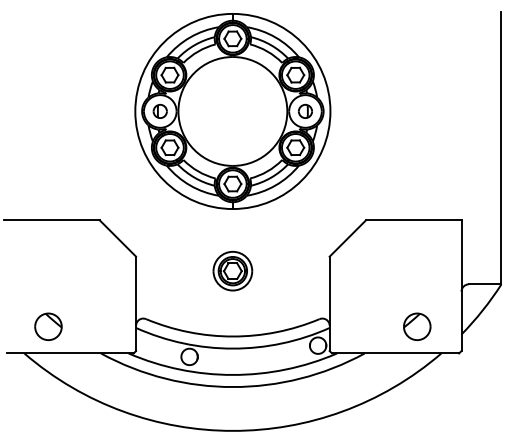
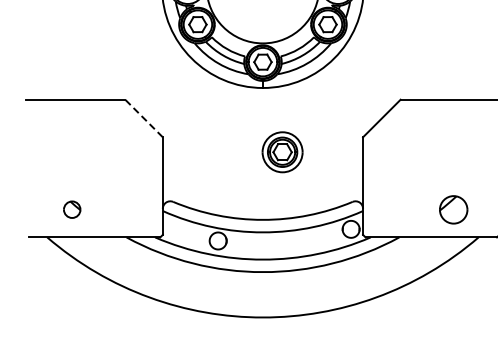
line: (117, 238) -> (143, 118), solid -> dashed
part: (232, 270) -> (282, 151), moved
part: (48, 326) -> (72, 209), size x0.6

